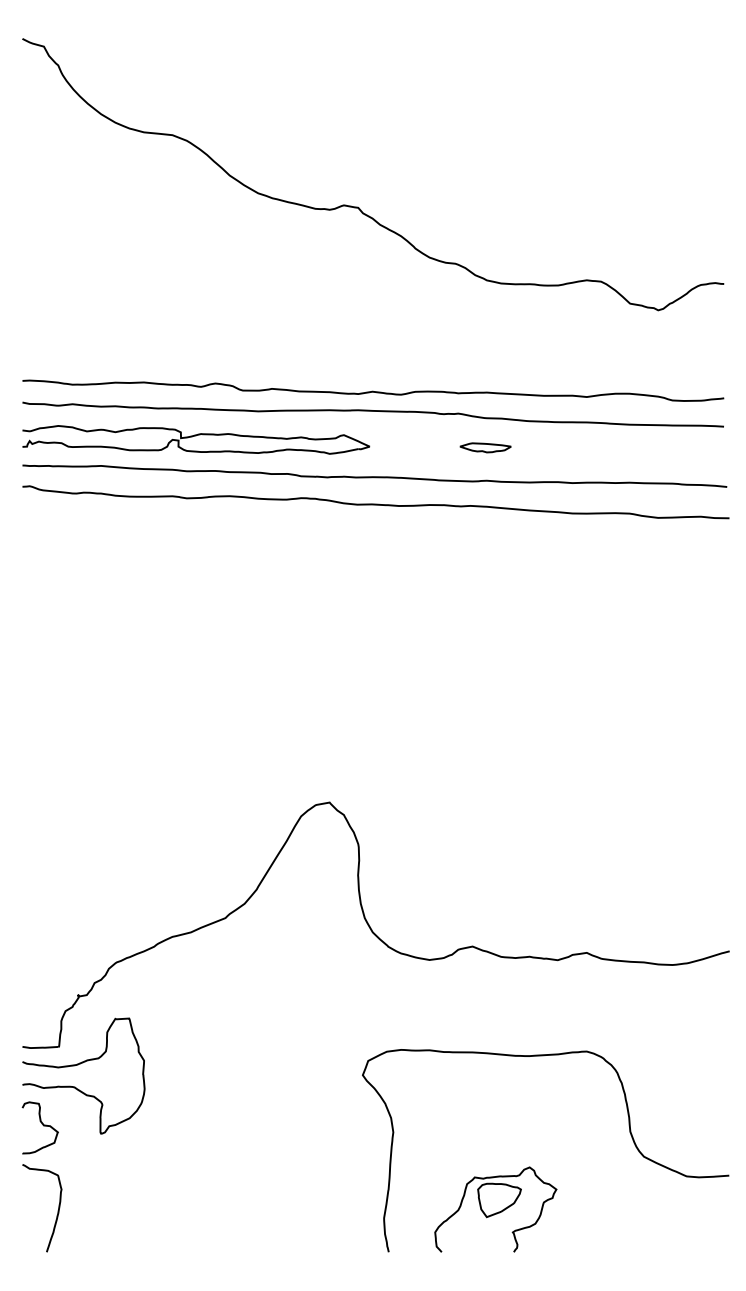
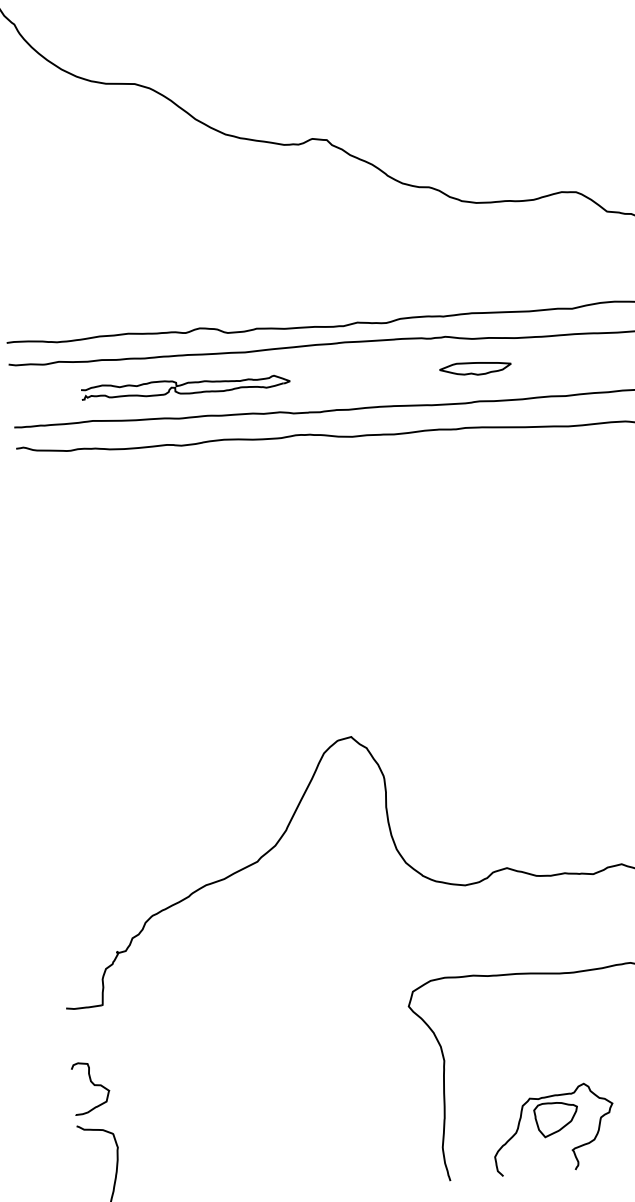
part: (196, 439) -> (185, 386), size x0.6
part: (485, 447) -> (475, 368), size x1.4
curve: (78, 1065) -> (123, 1022), removed

